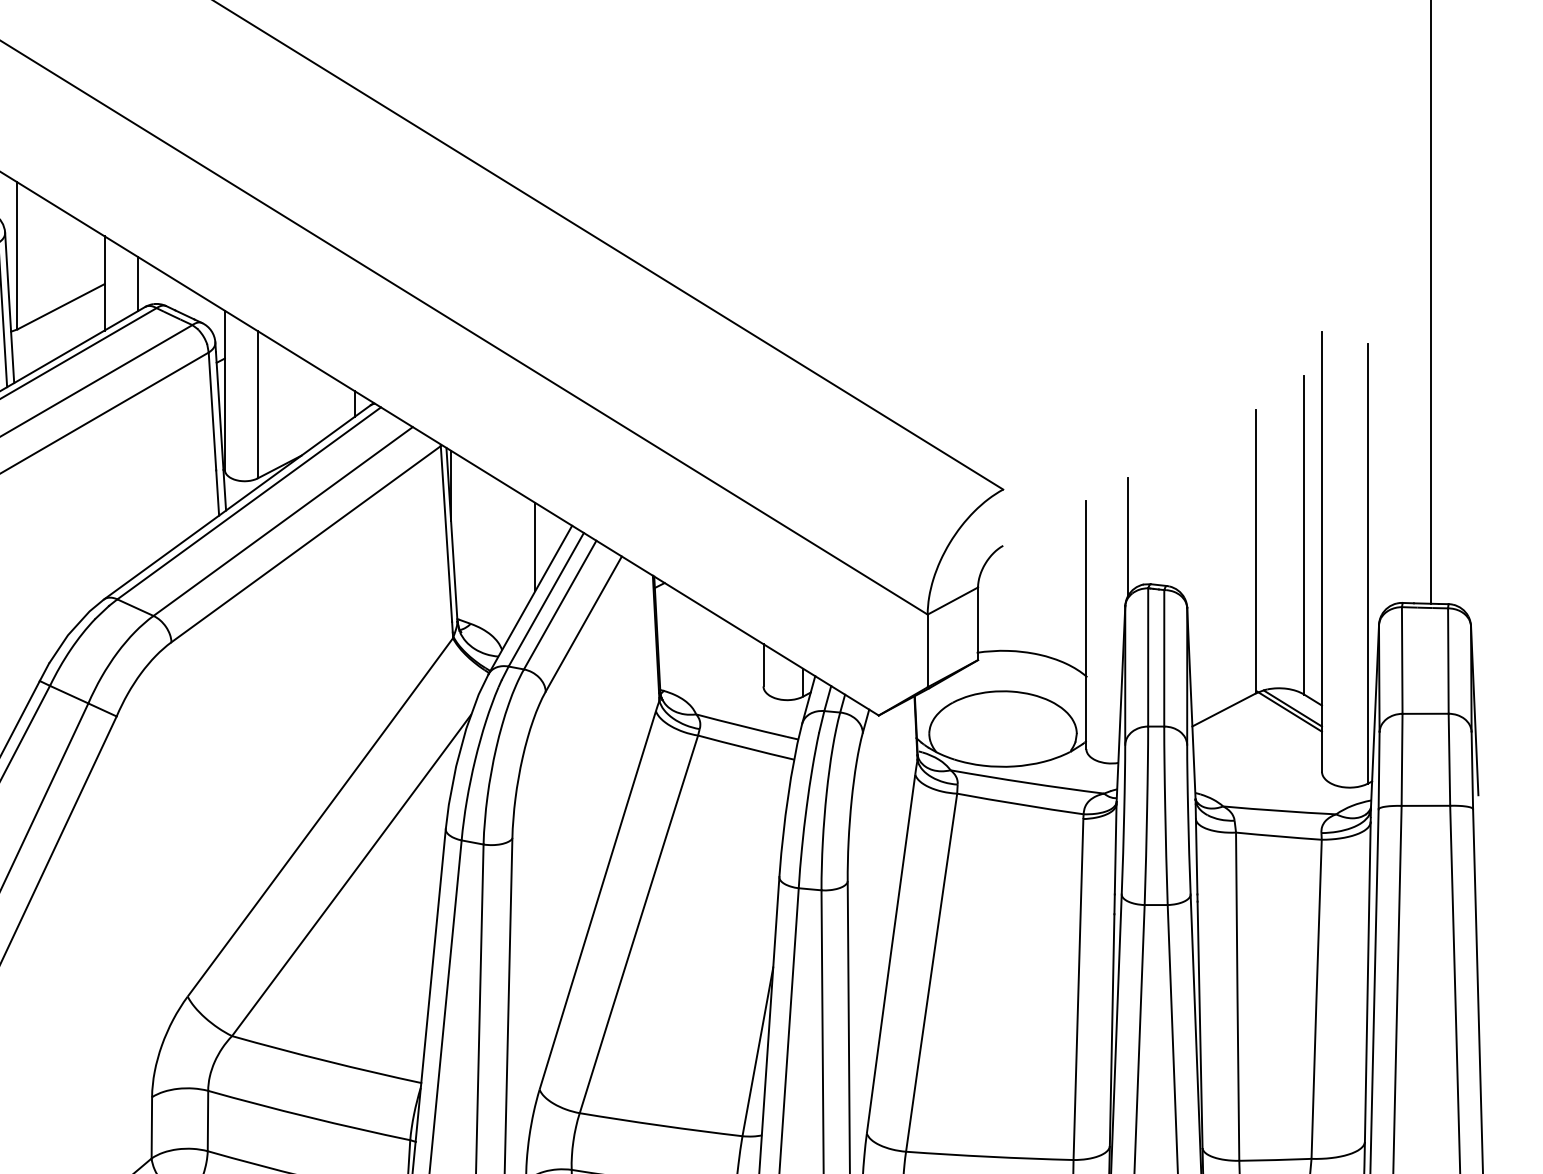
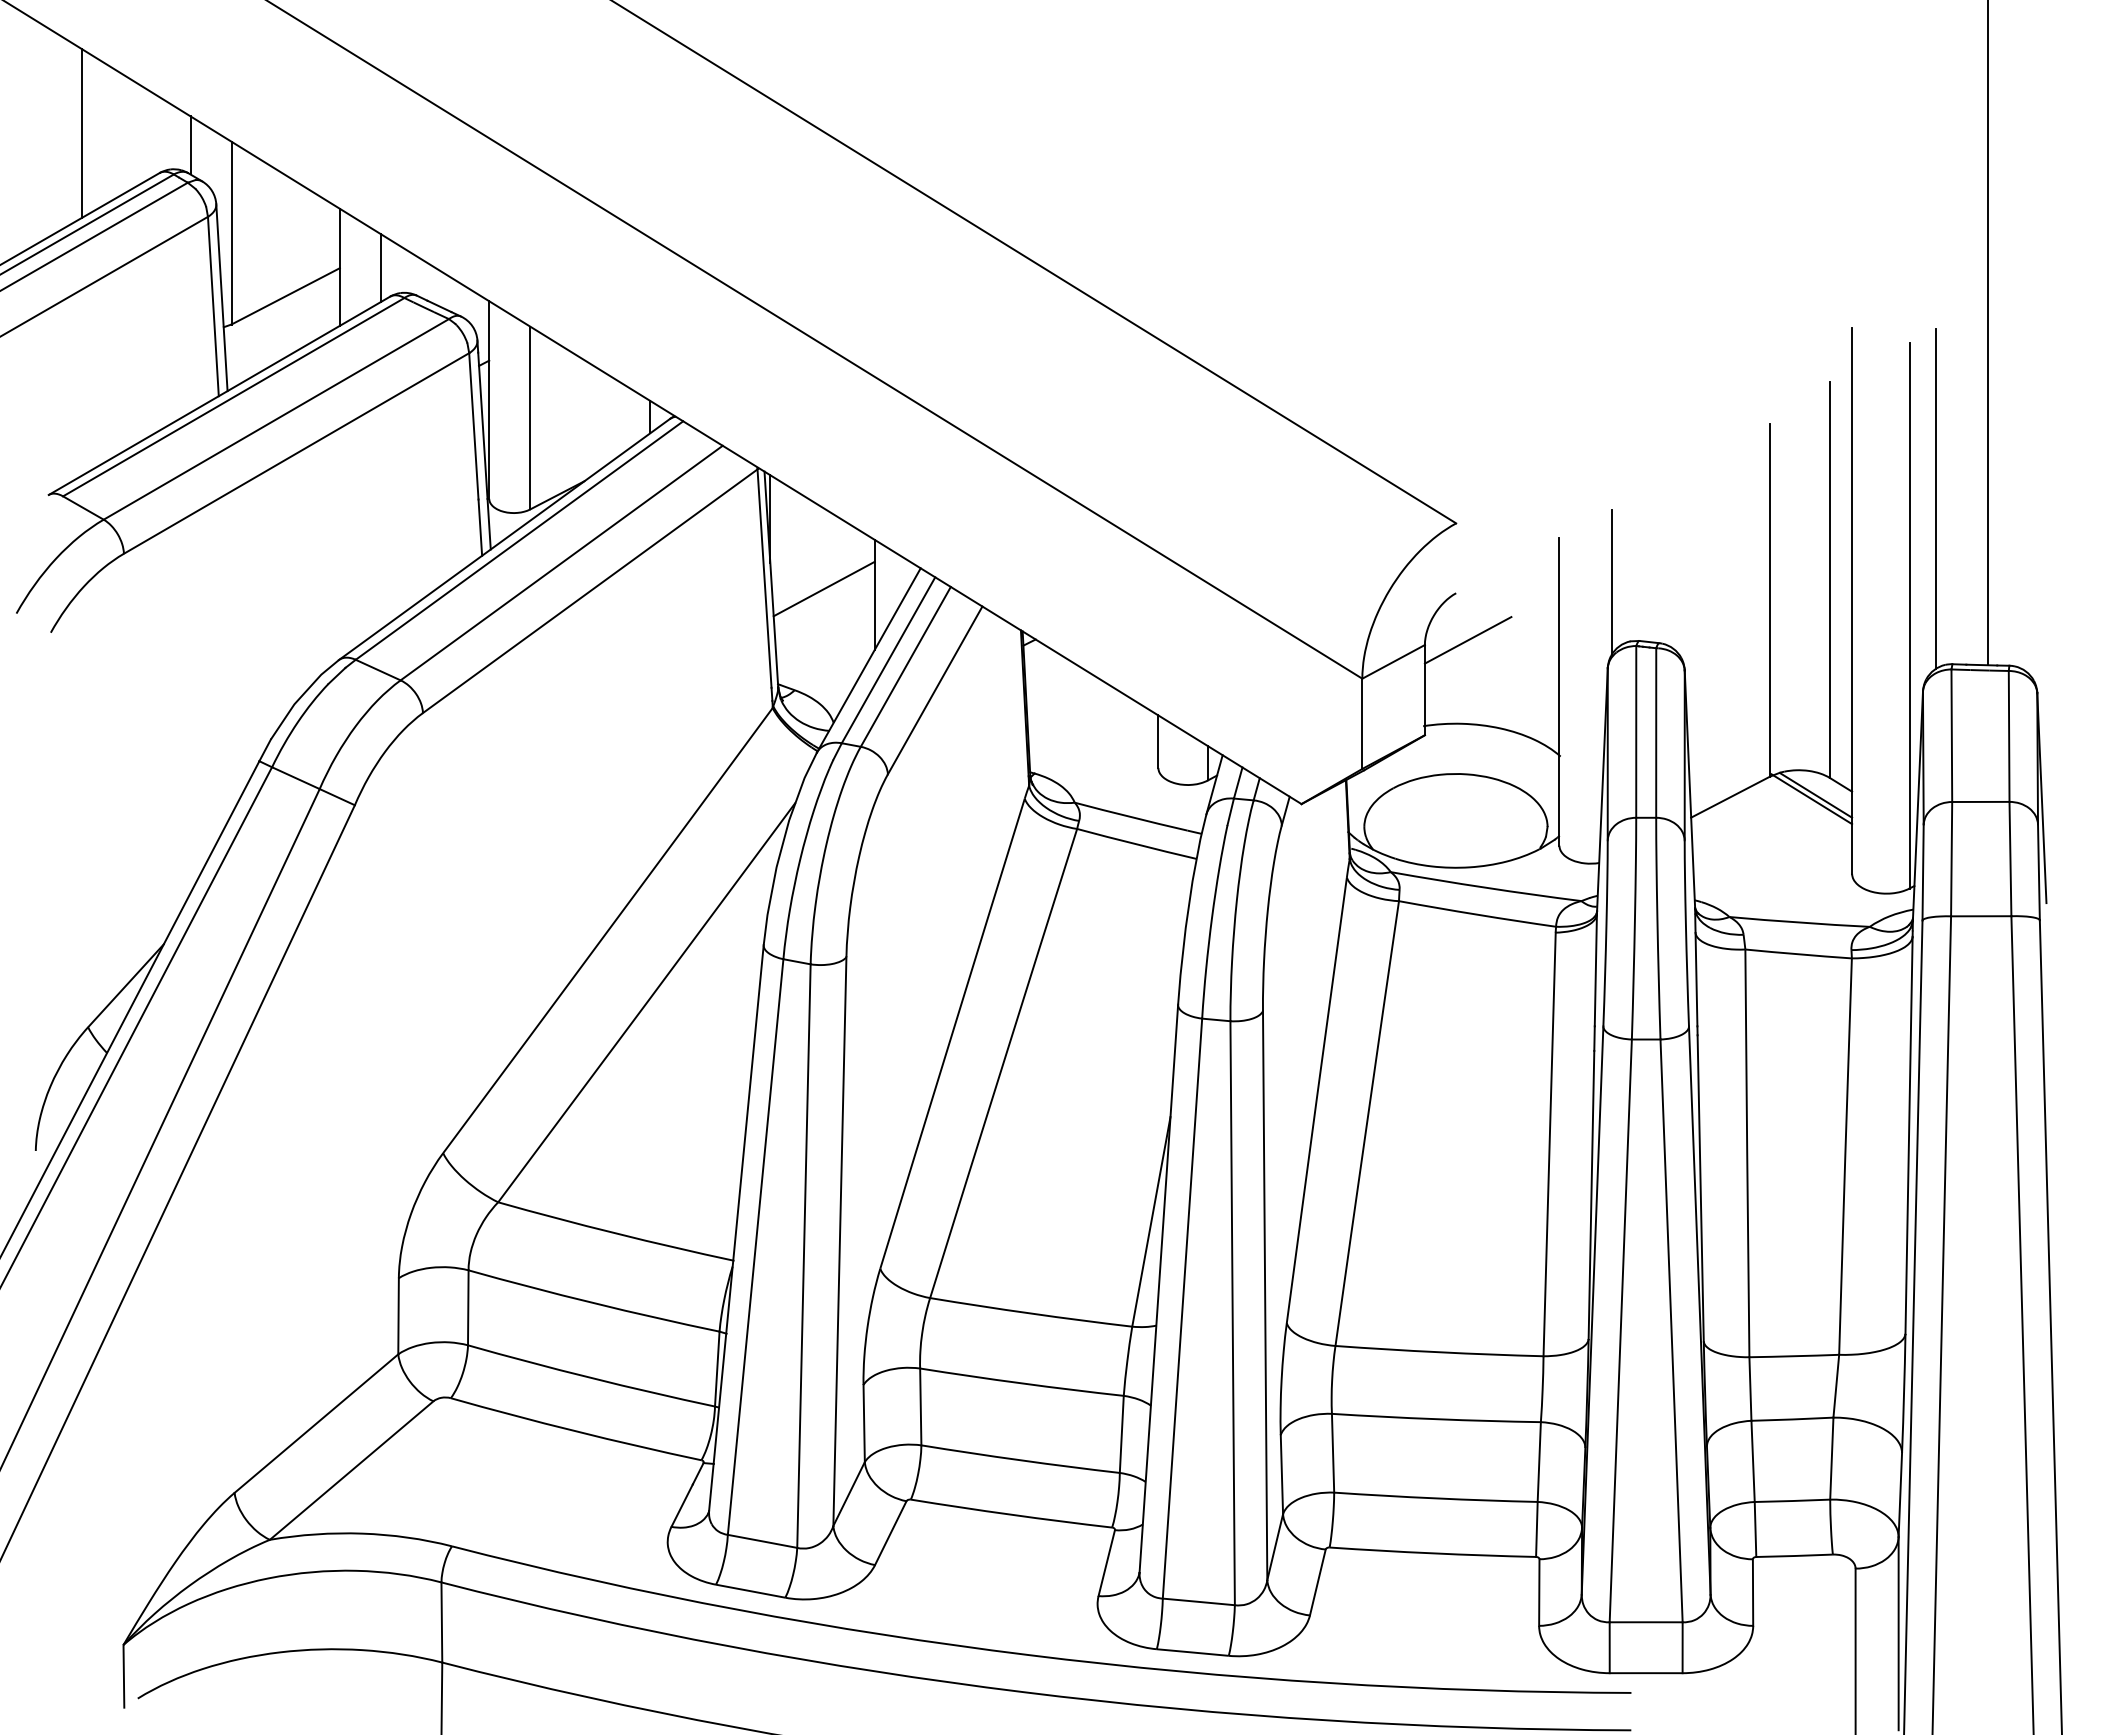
line: (1389, 469) -> (1935, 498), added
line: (493, 541) -> (823, 588), added
line: (1012, 583) -> (1467, 640), added

